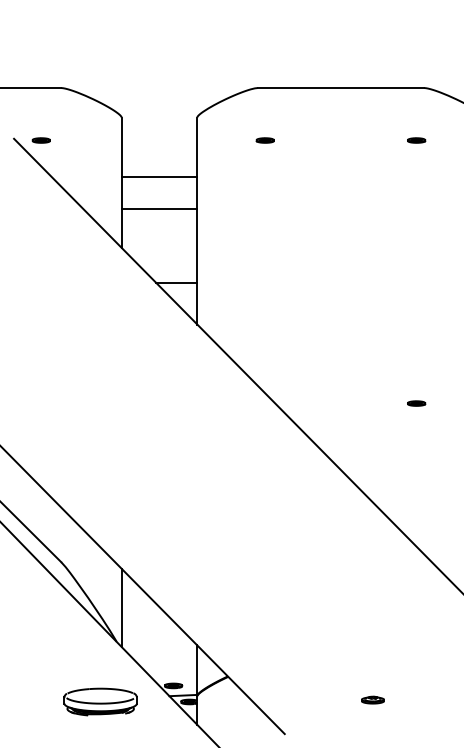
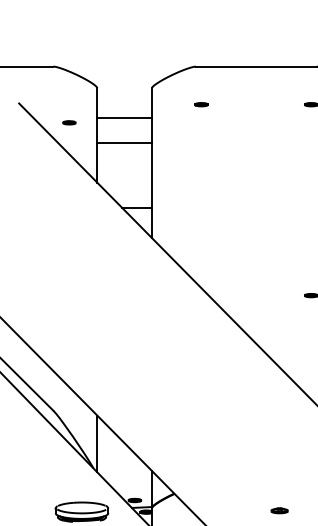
part: (40, 140) -> (68, 122), moved
line: (159, 176) -> (124, 117), moved
line: (159, 208) -> (124, 143), moved

